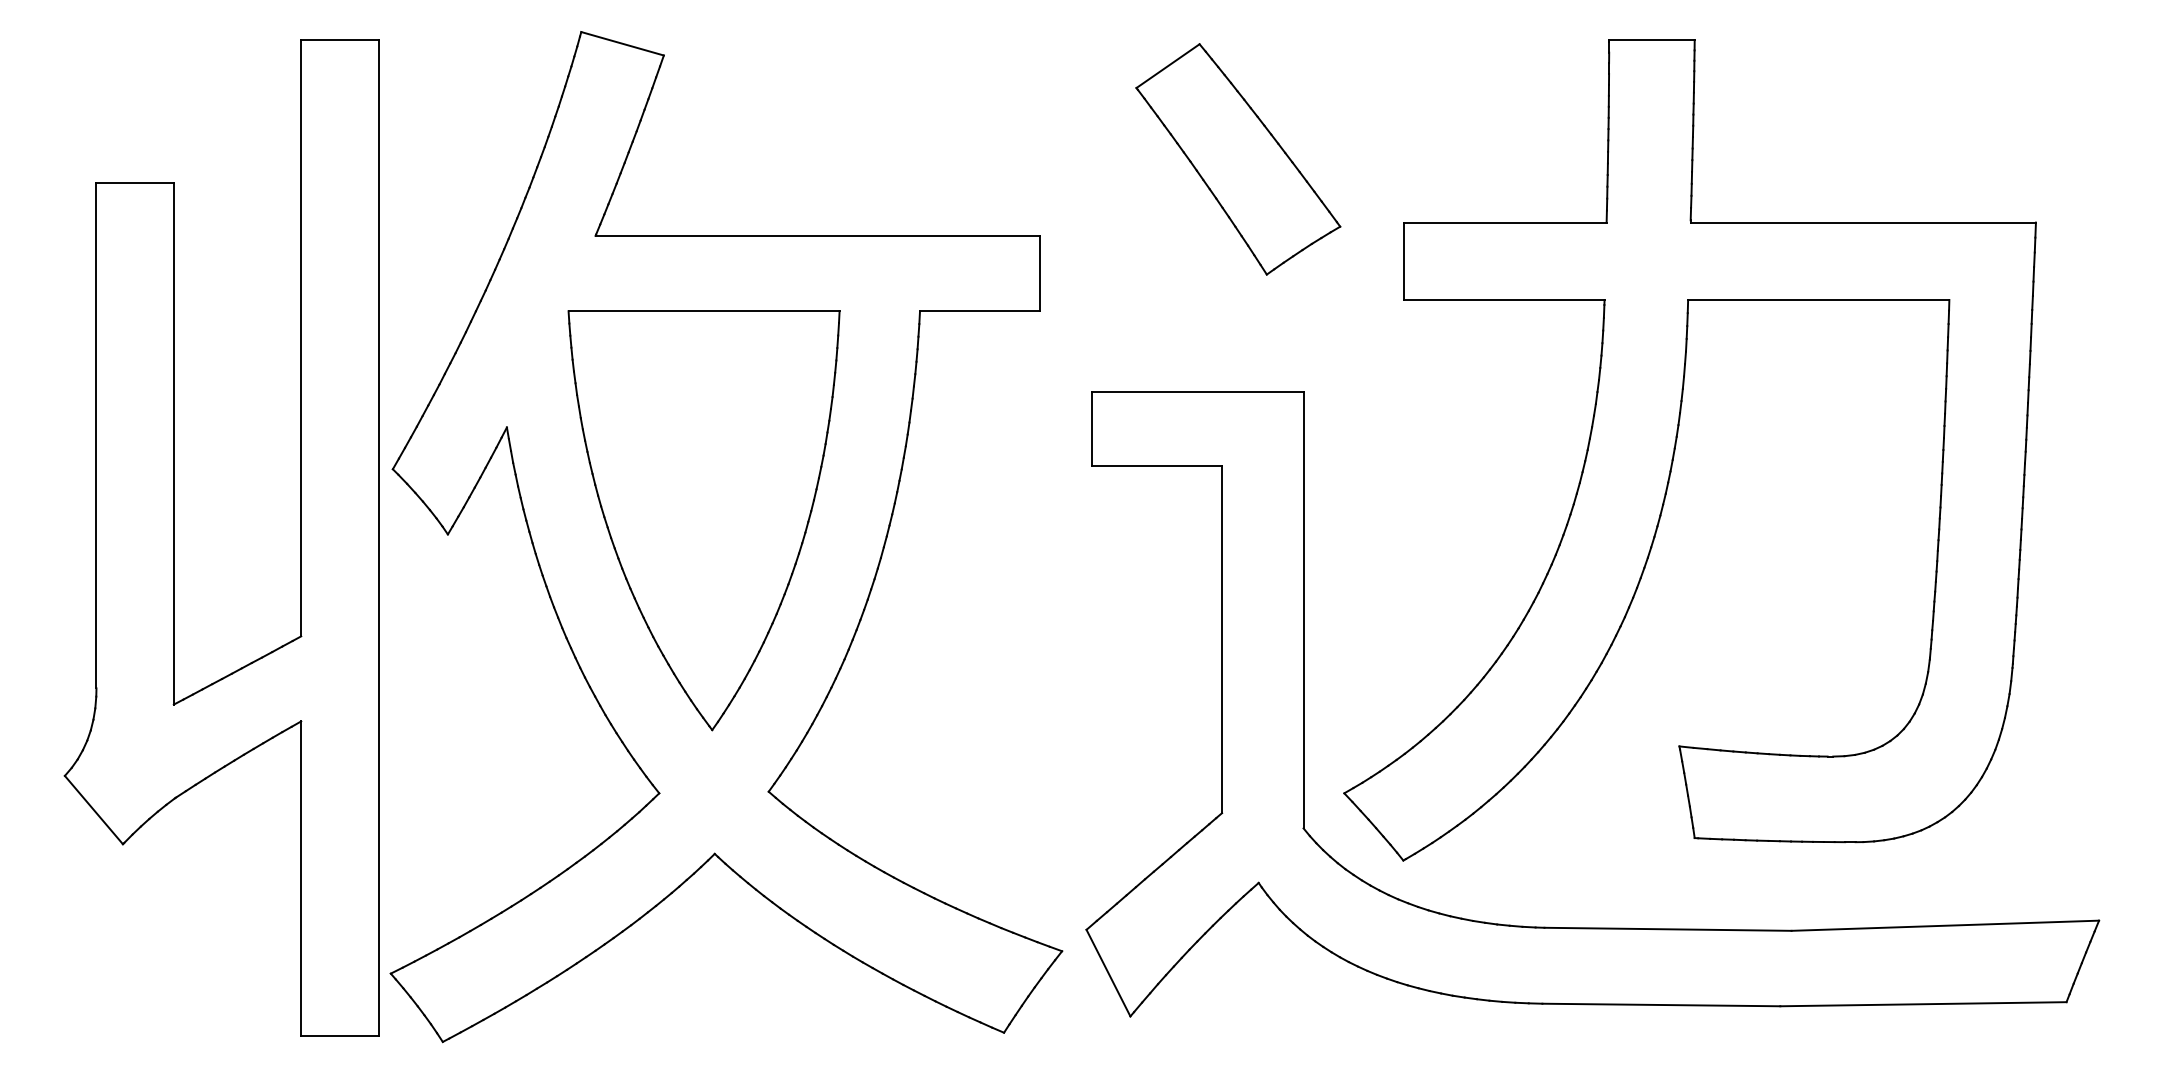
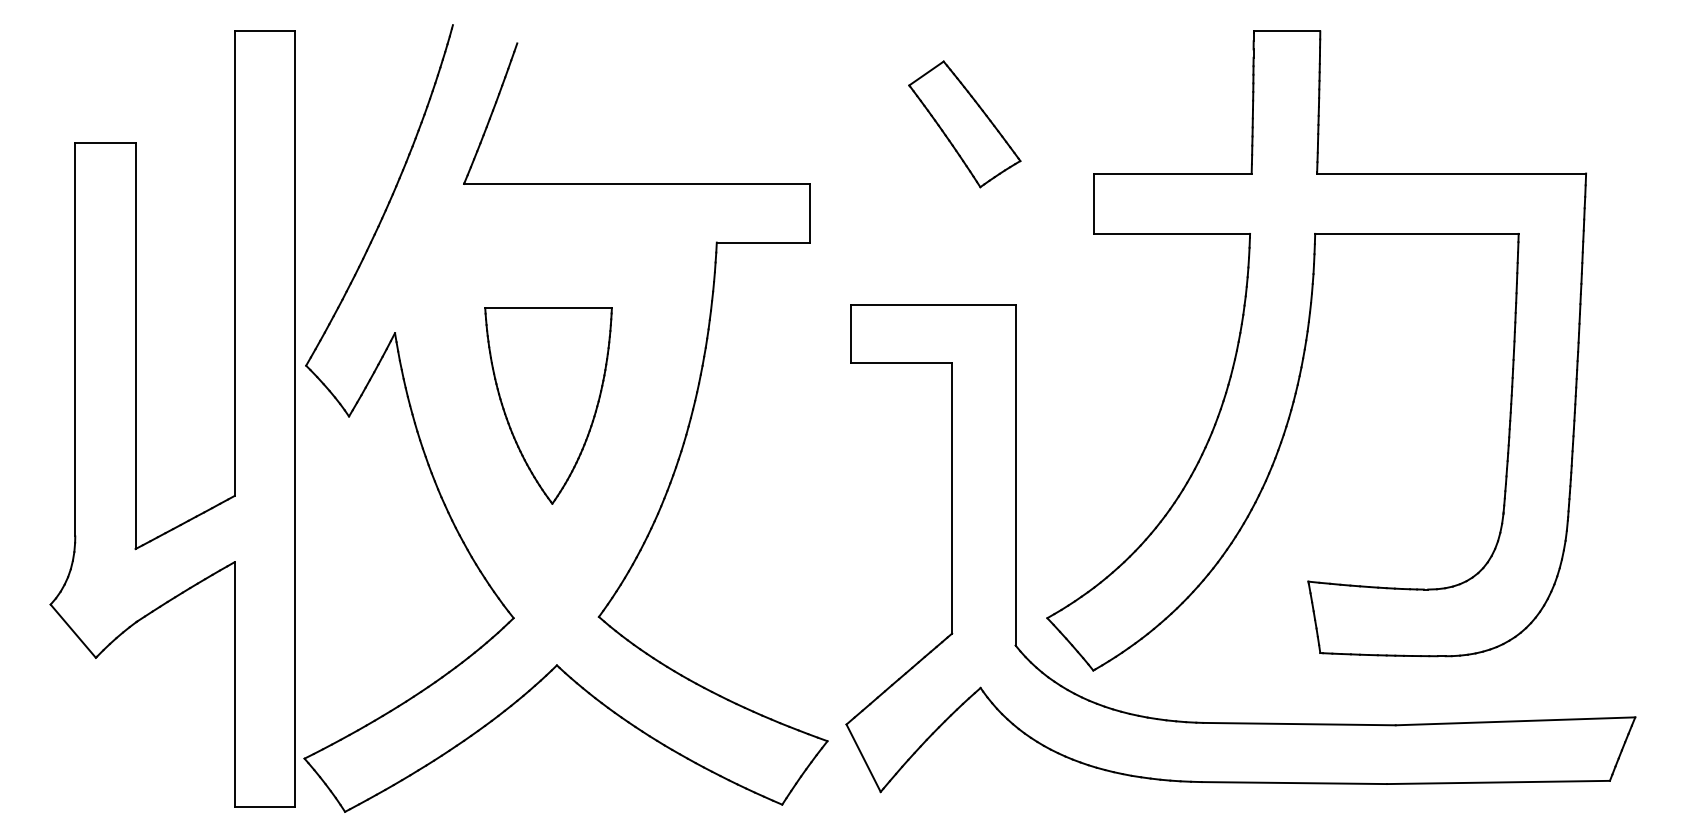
line: (622, 43) -> (485, 34), removed
part: (1238, 159) -> (964, 124), size x0.7
part: (703, 520) -> (548, 405), size x0.6

